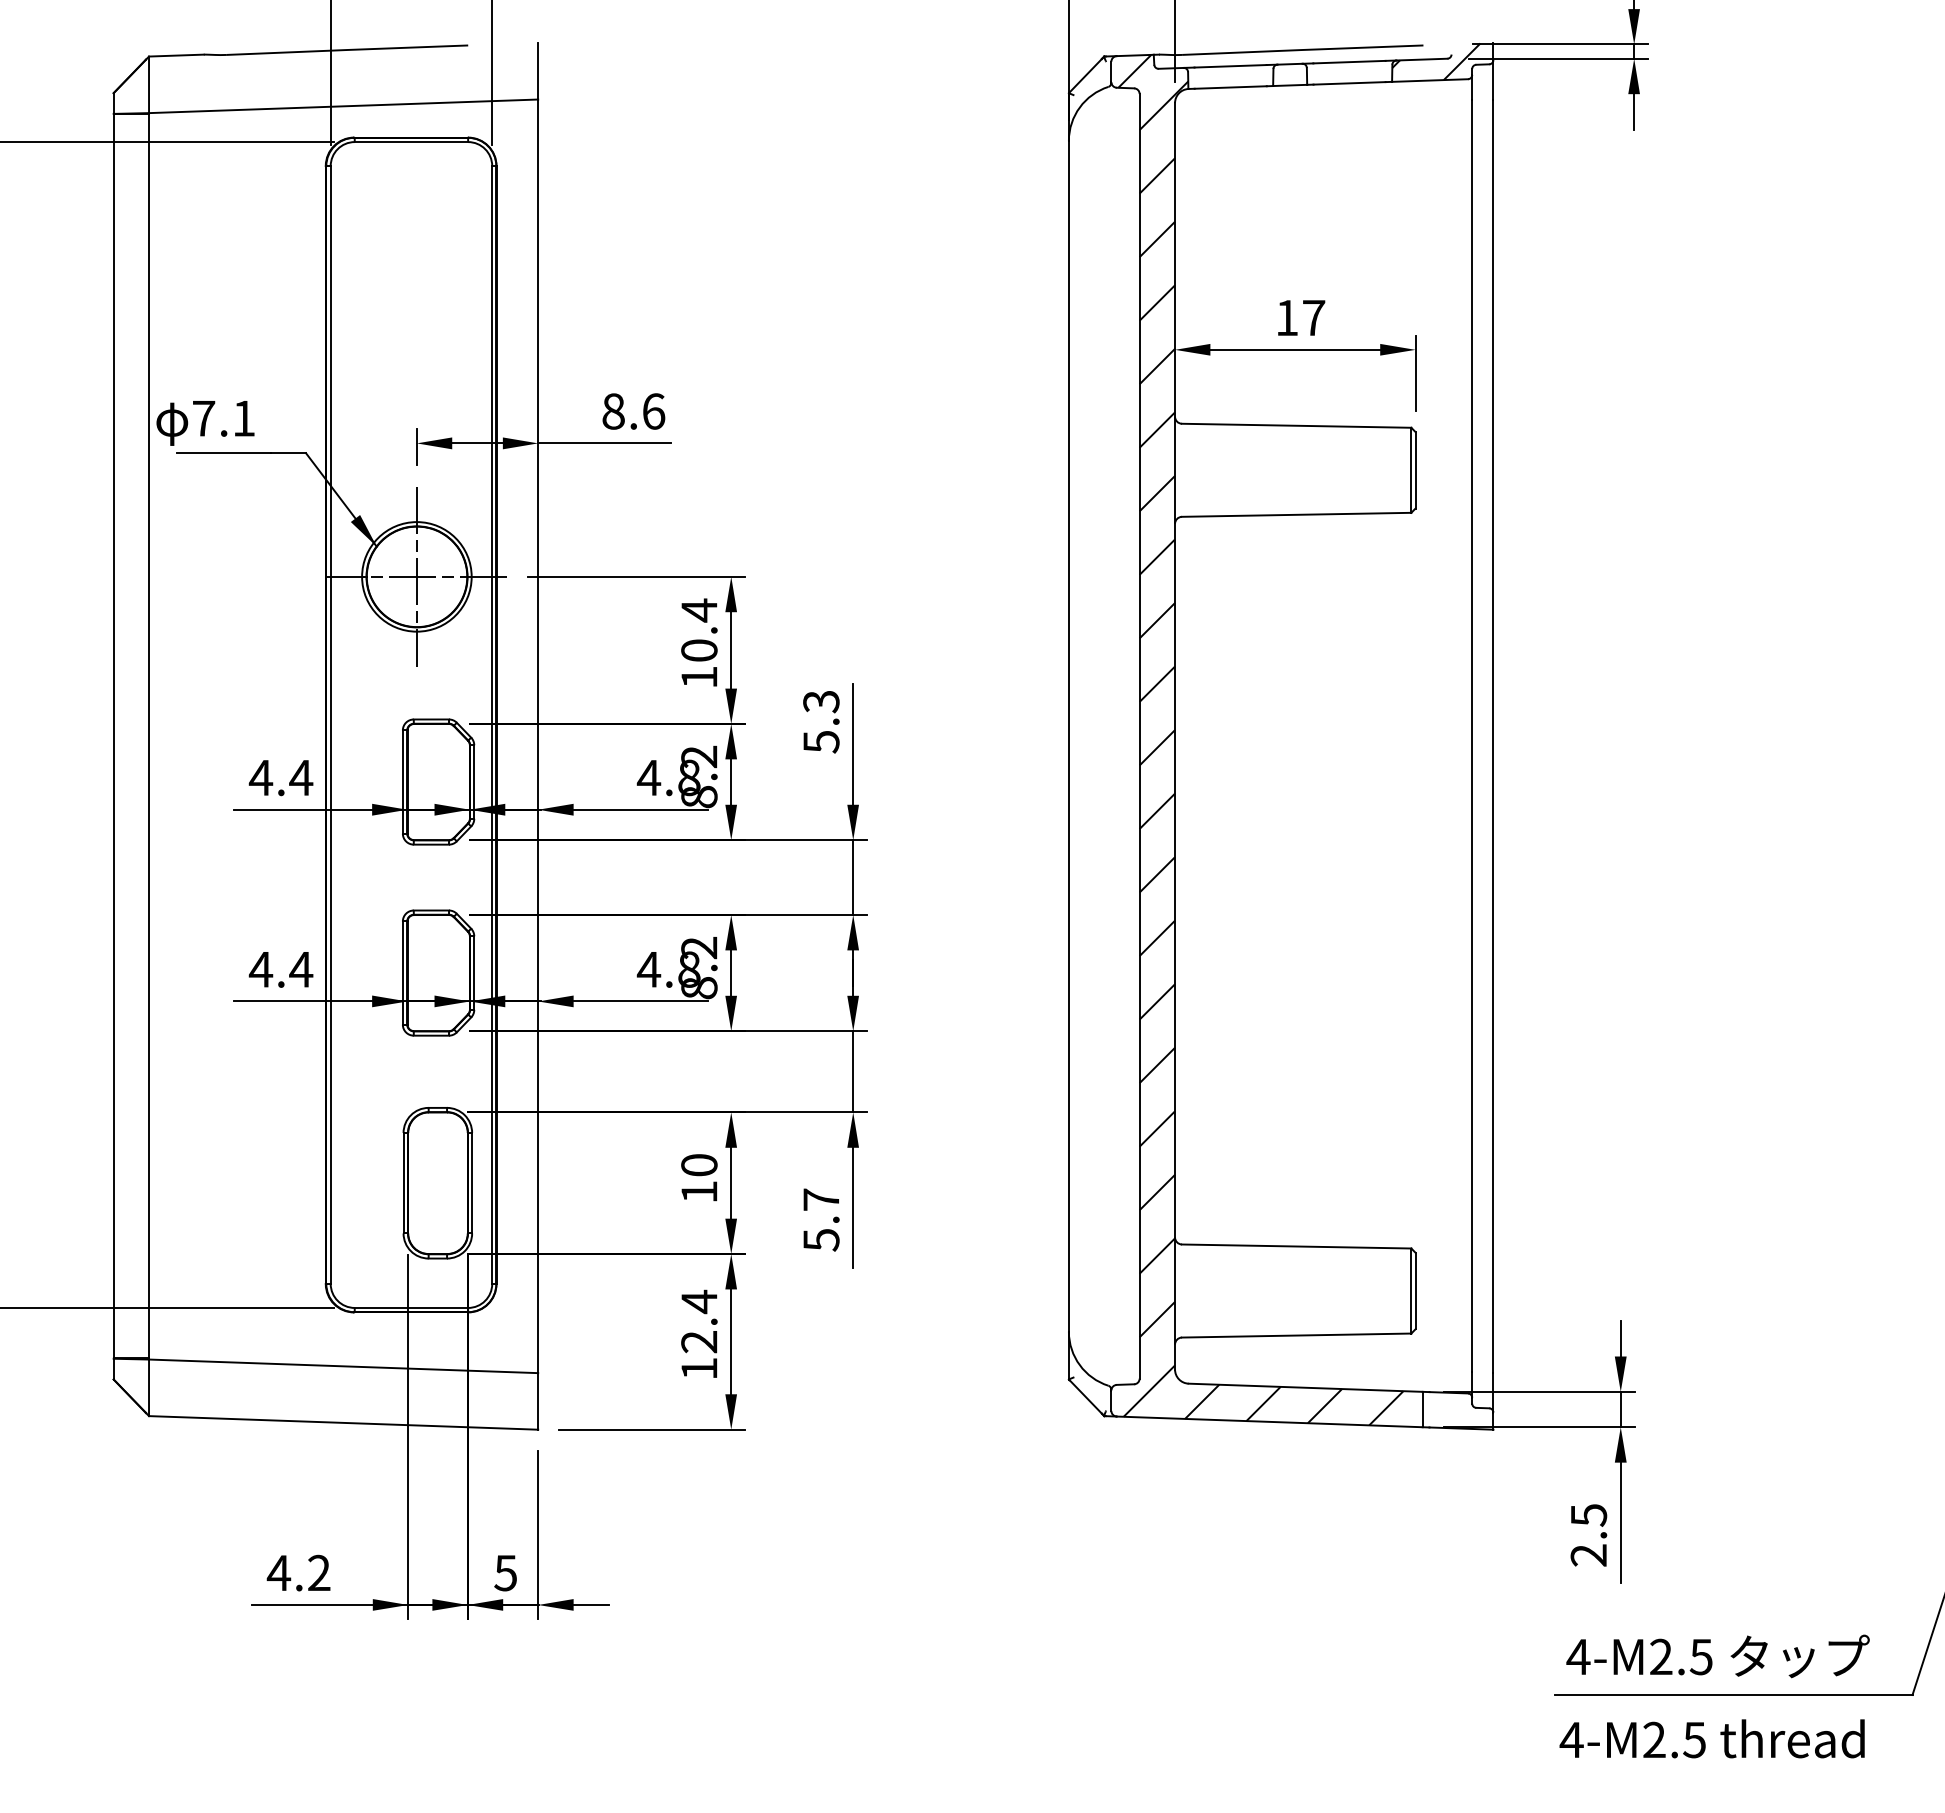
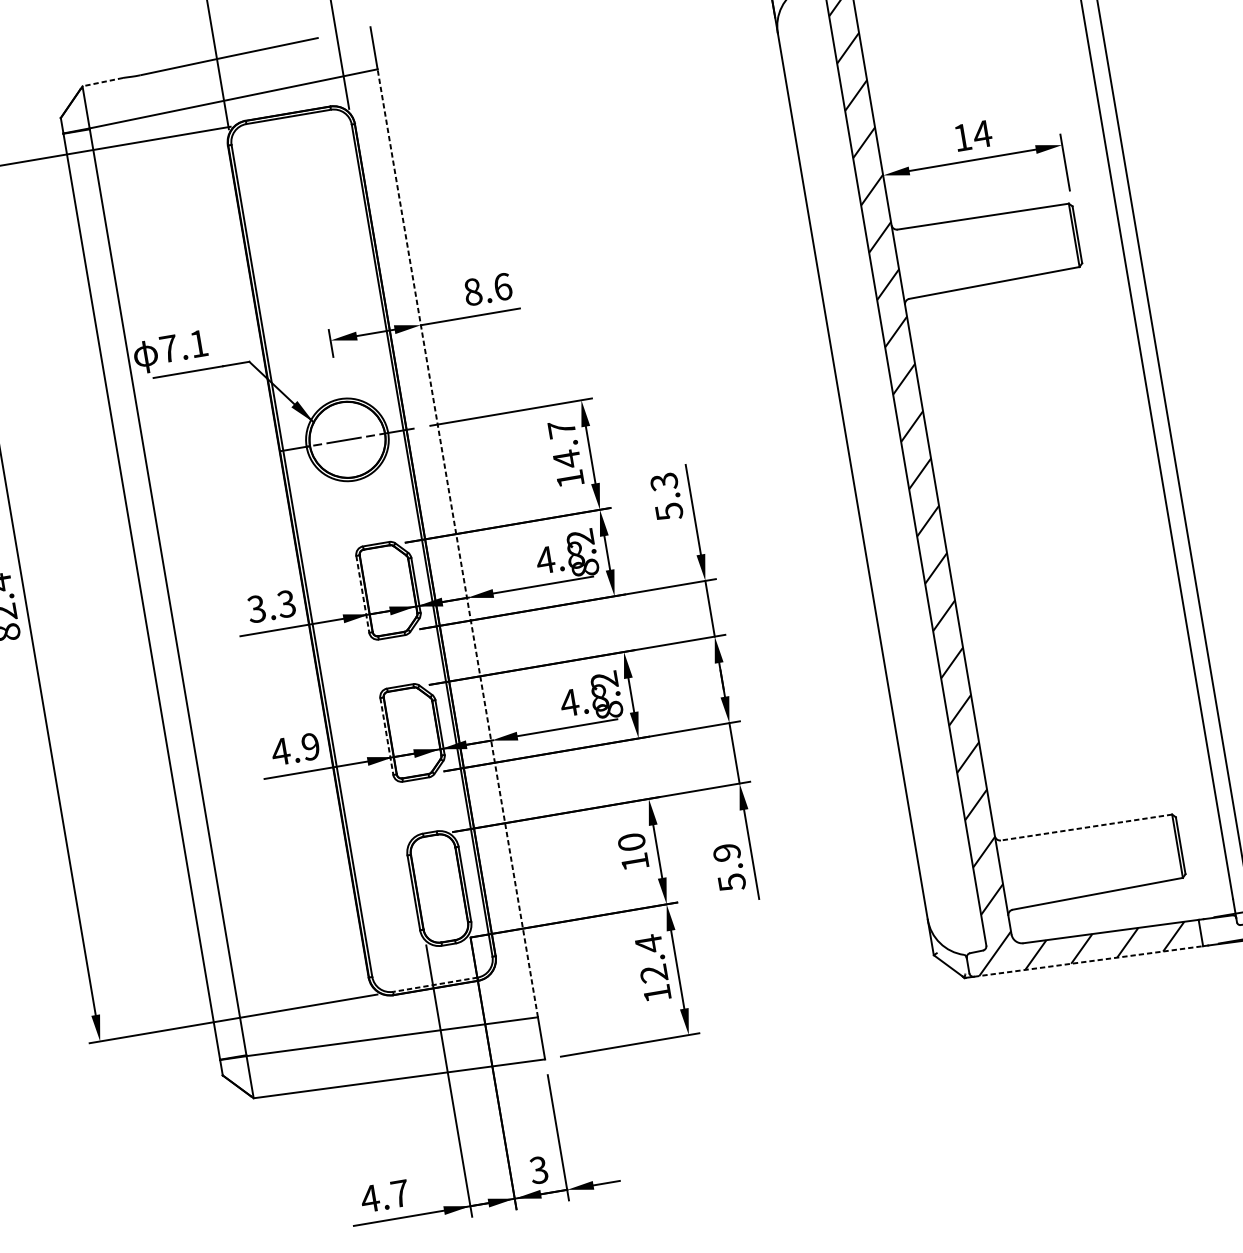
line: (175, 55) -> (102, 82), solid -> dashed
text: (1313, 317) -> (982, 133), 17 -> 14
line: (416, 576) -> (347, 439), removed
text: (699, 630) -> (564, 444), 10.4 -> 14.7
line: (538, 736) -> (458, 543), solid -> dashed
text: (280, 777) -> (271, 606), 4.4 -> 3.3
line: (402, 782) -> (362, 594), solid -> dashed
text: (301, 969) -> (310, 746), 4.4 -> 4.9
line: (402, 973) -> (386, 736), solid -> dashed
text: (821, 1199) -> (726, 852), 5.7 -> 5.9
line: (1296, 1246) -> (1086, 827), solid -> dashed
line: (411, 1307) -> (435, 984), solid -> dashed
line: (1270, 1421) -> (1089, 961), solid -> dashed
text: (319, 1572) -> (400, 1193), 4.2 -> 4.7
text: (505, 1572) -> (538, 1169), 5 -> 3

